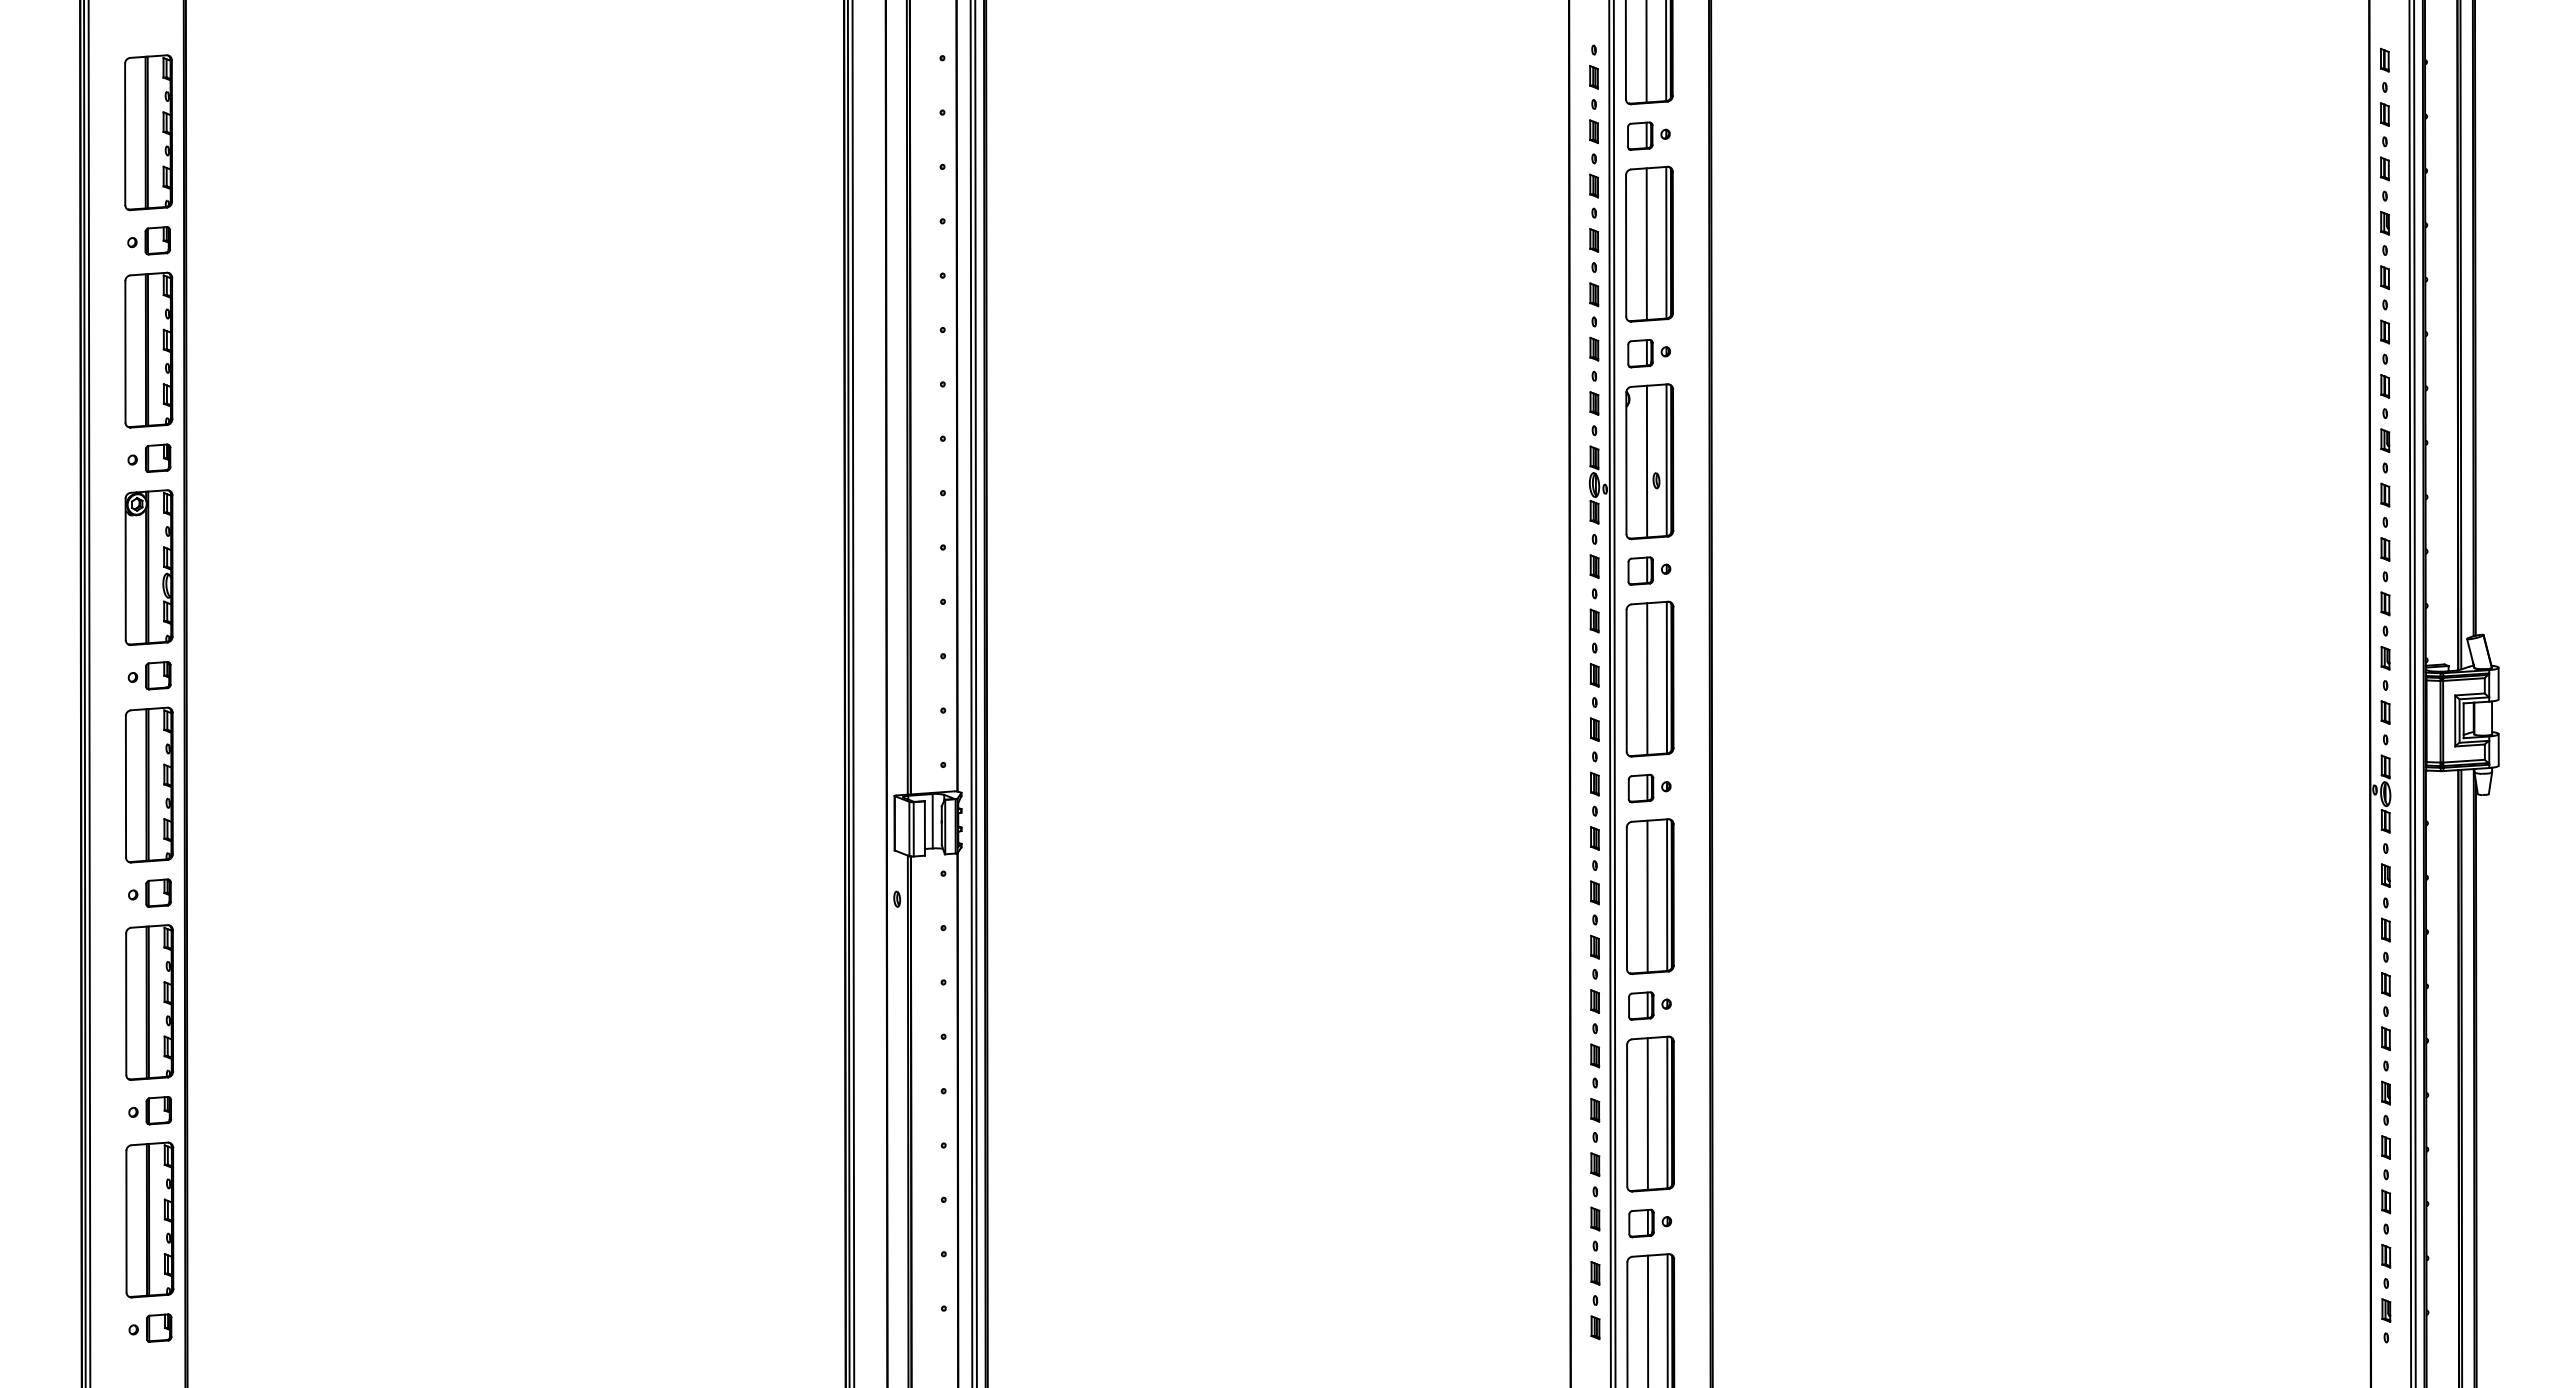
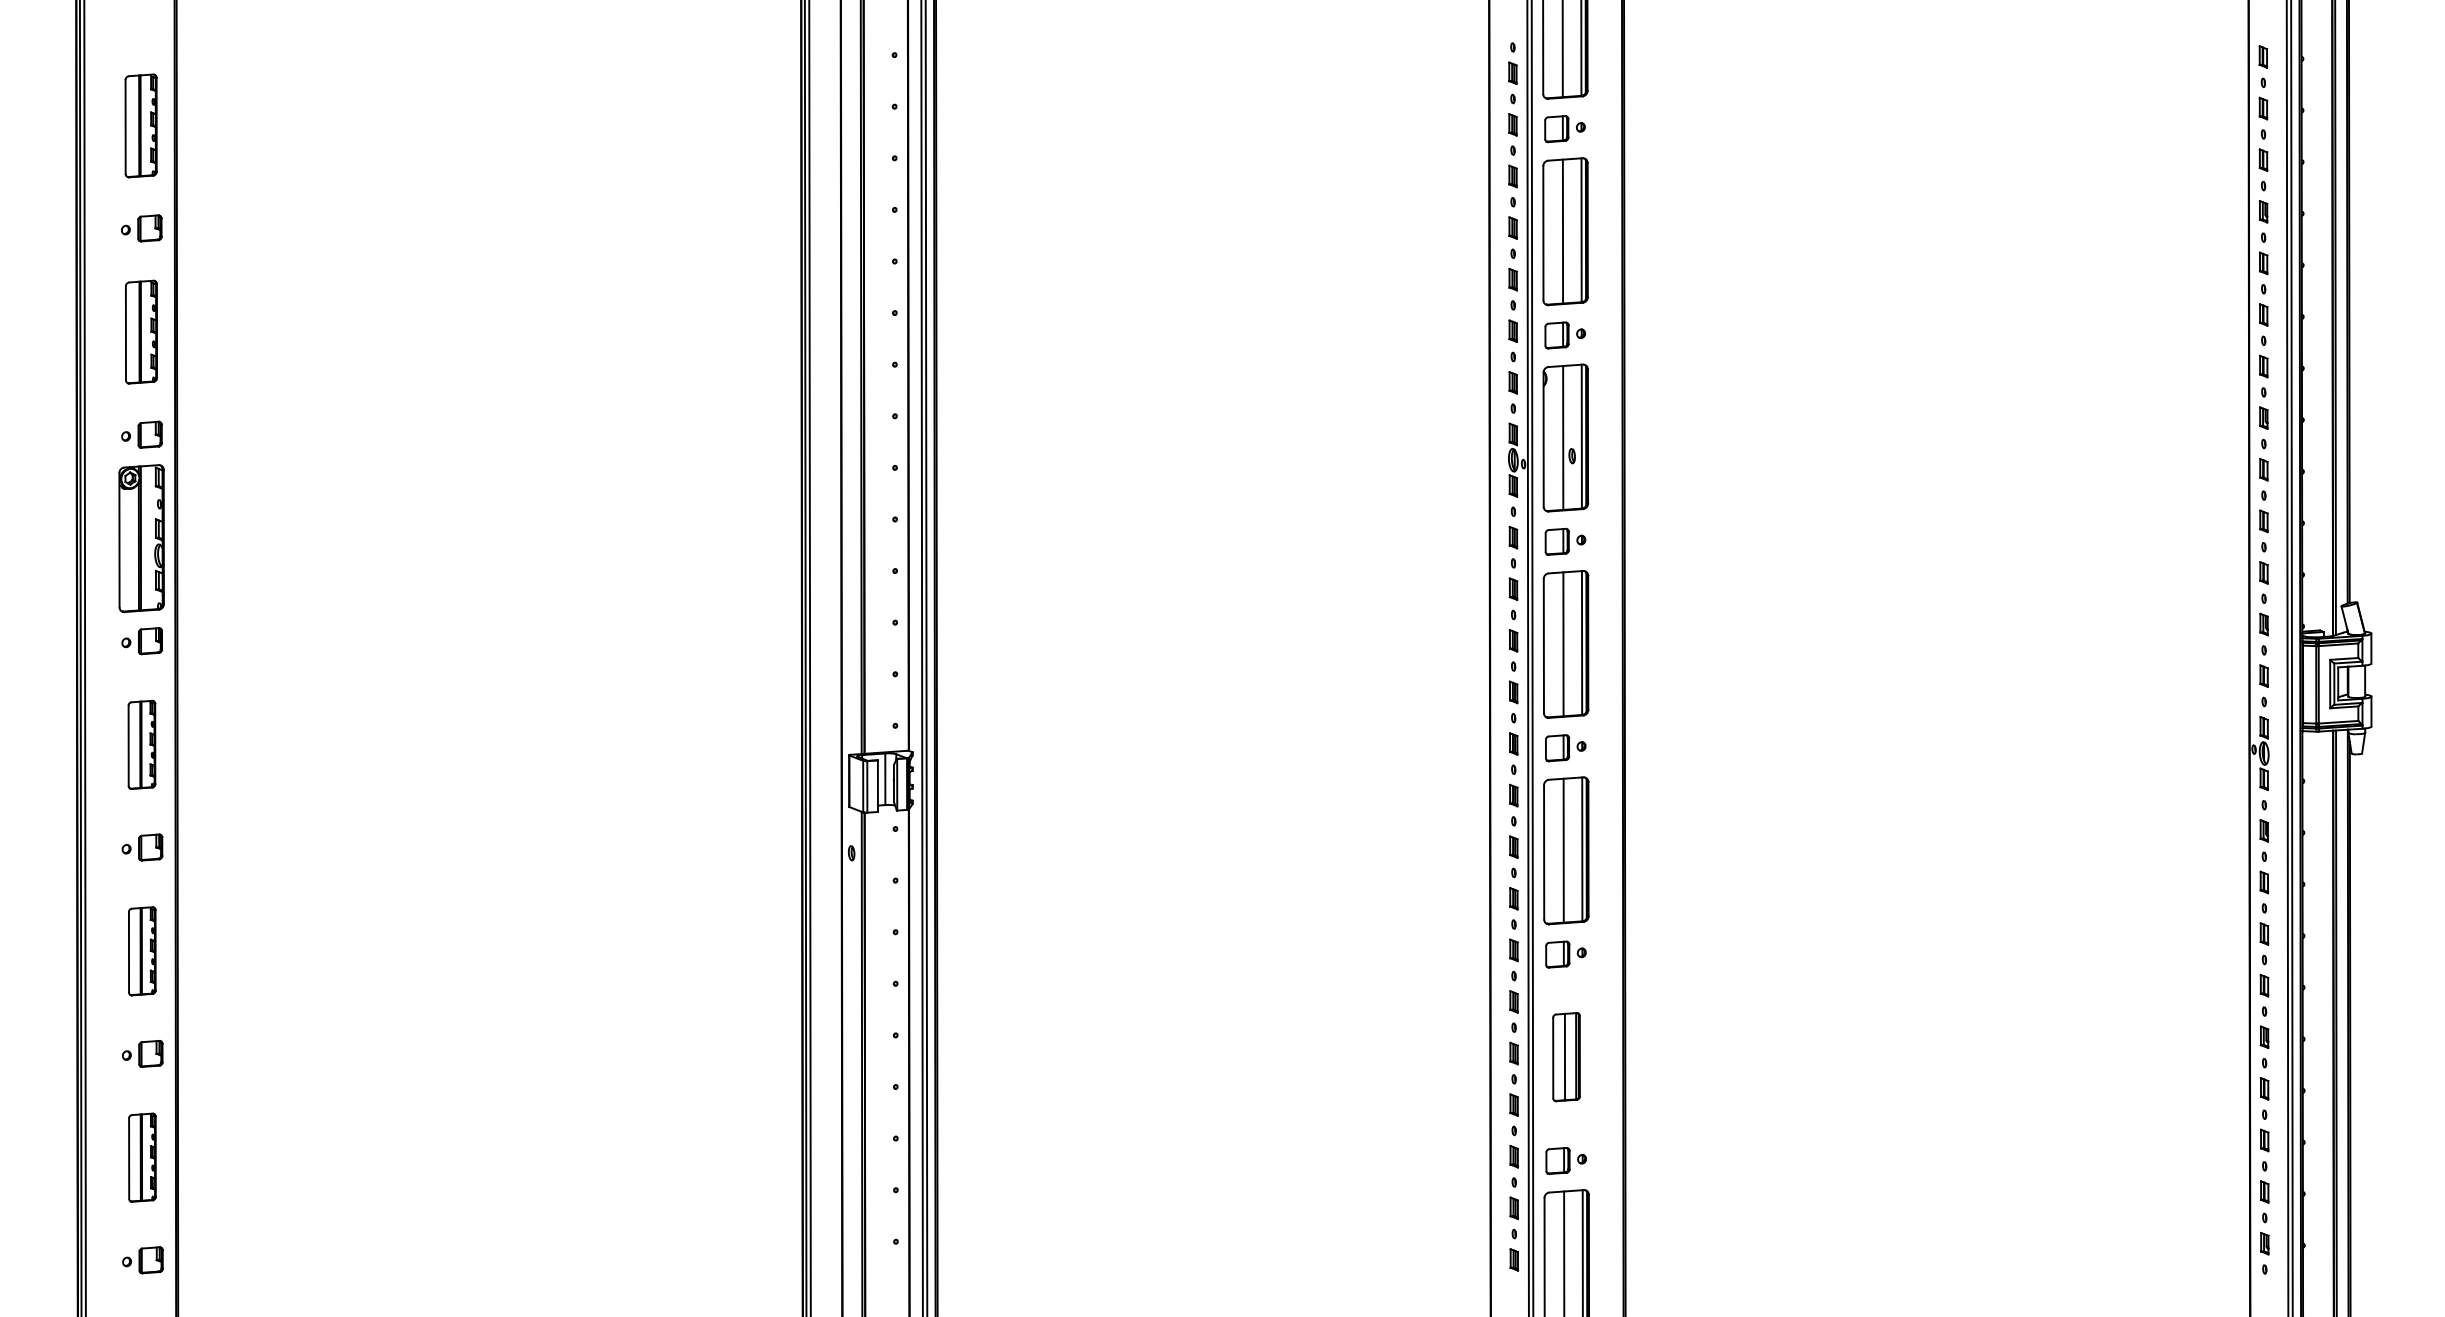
part: (148, 132) -> (141, 125), size x0.7
part: (148, 349) -> (141, 331), size x0.7
part: (149, 784) -> (142, 744), size x0.6
part: (149, 1002) -> (142, 951), size x0.6
part: (1650, 1113) -> (1566, 1056), size x0.6
part: (149, 1219) -> (142, 1157), size x0.6

